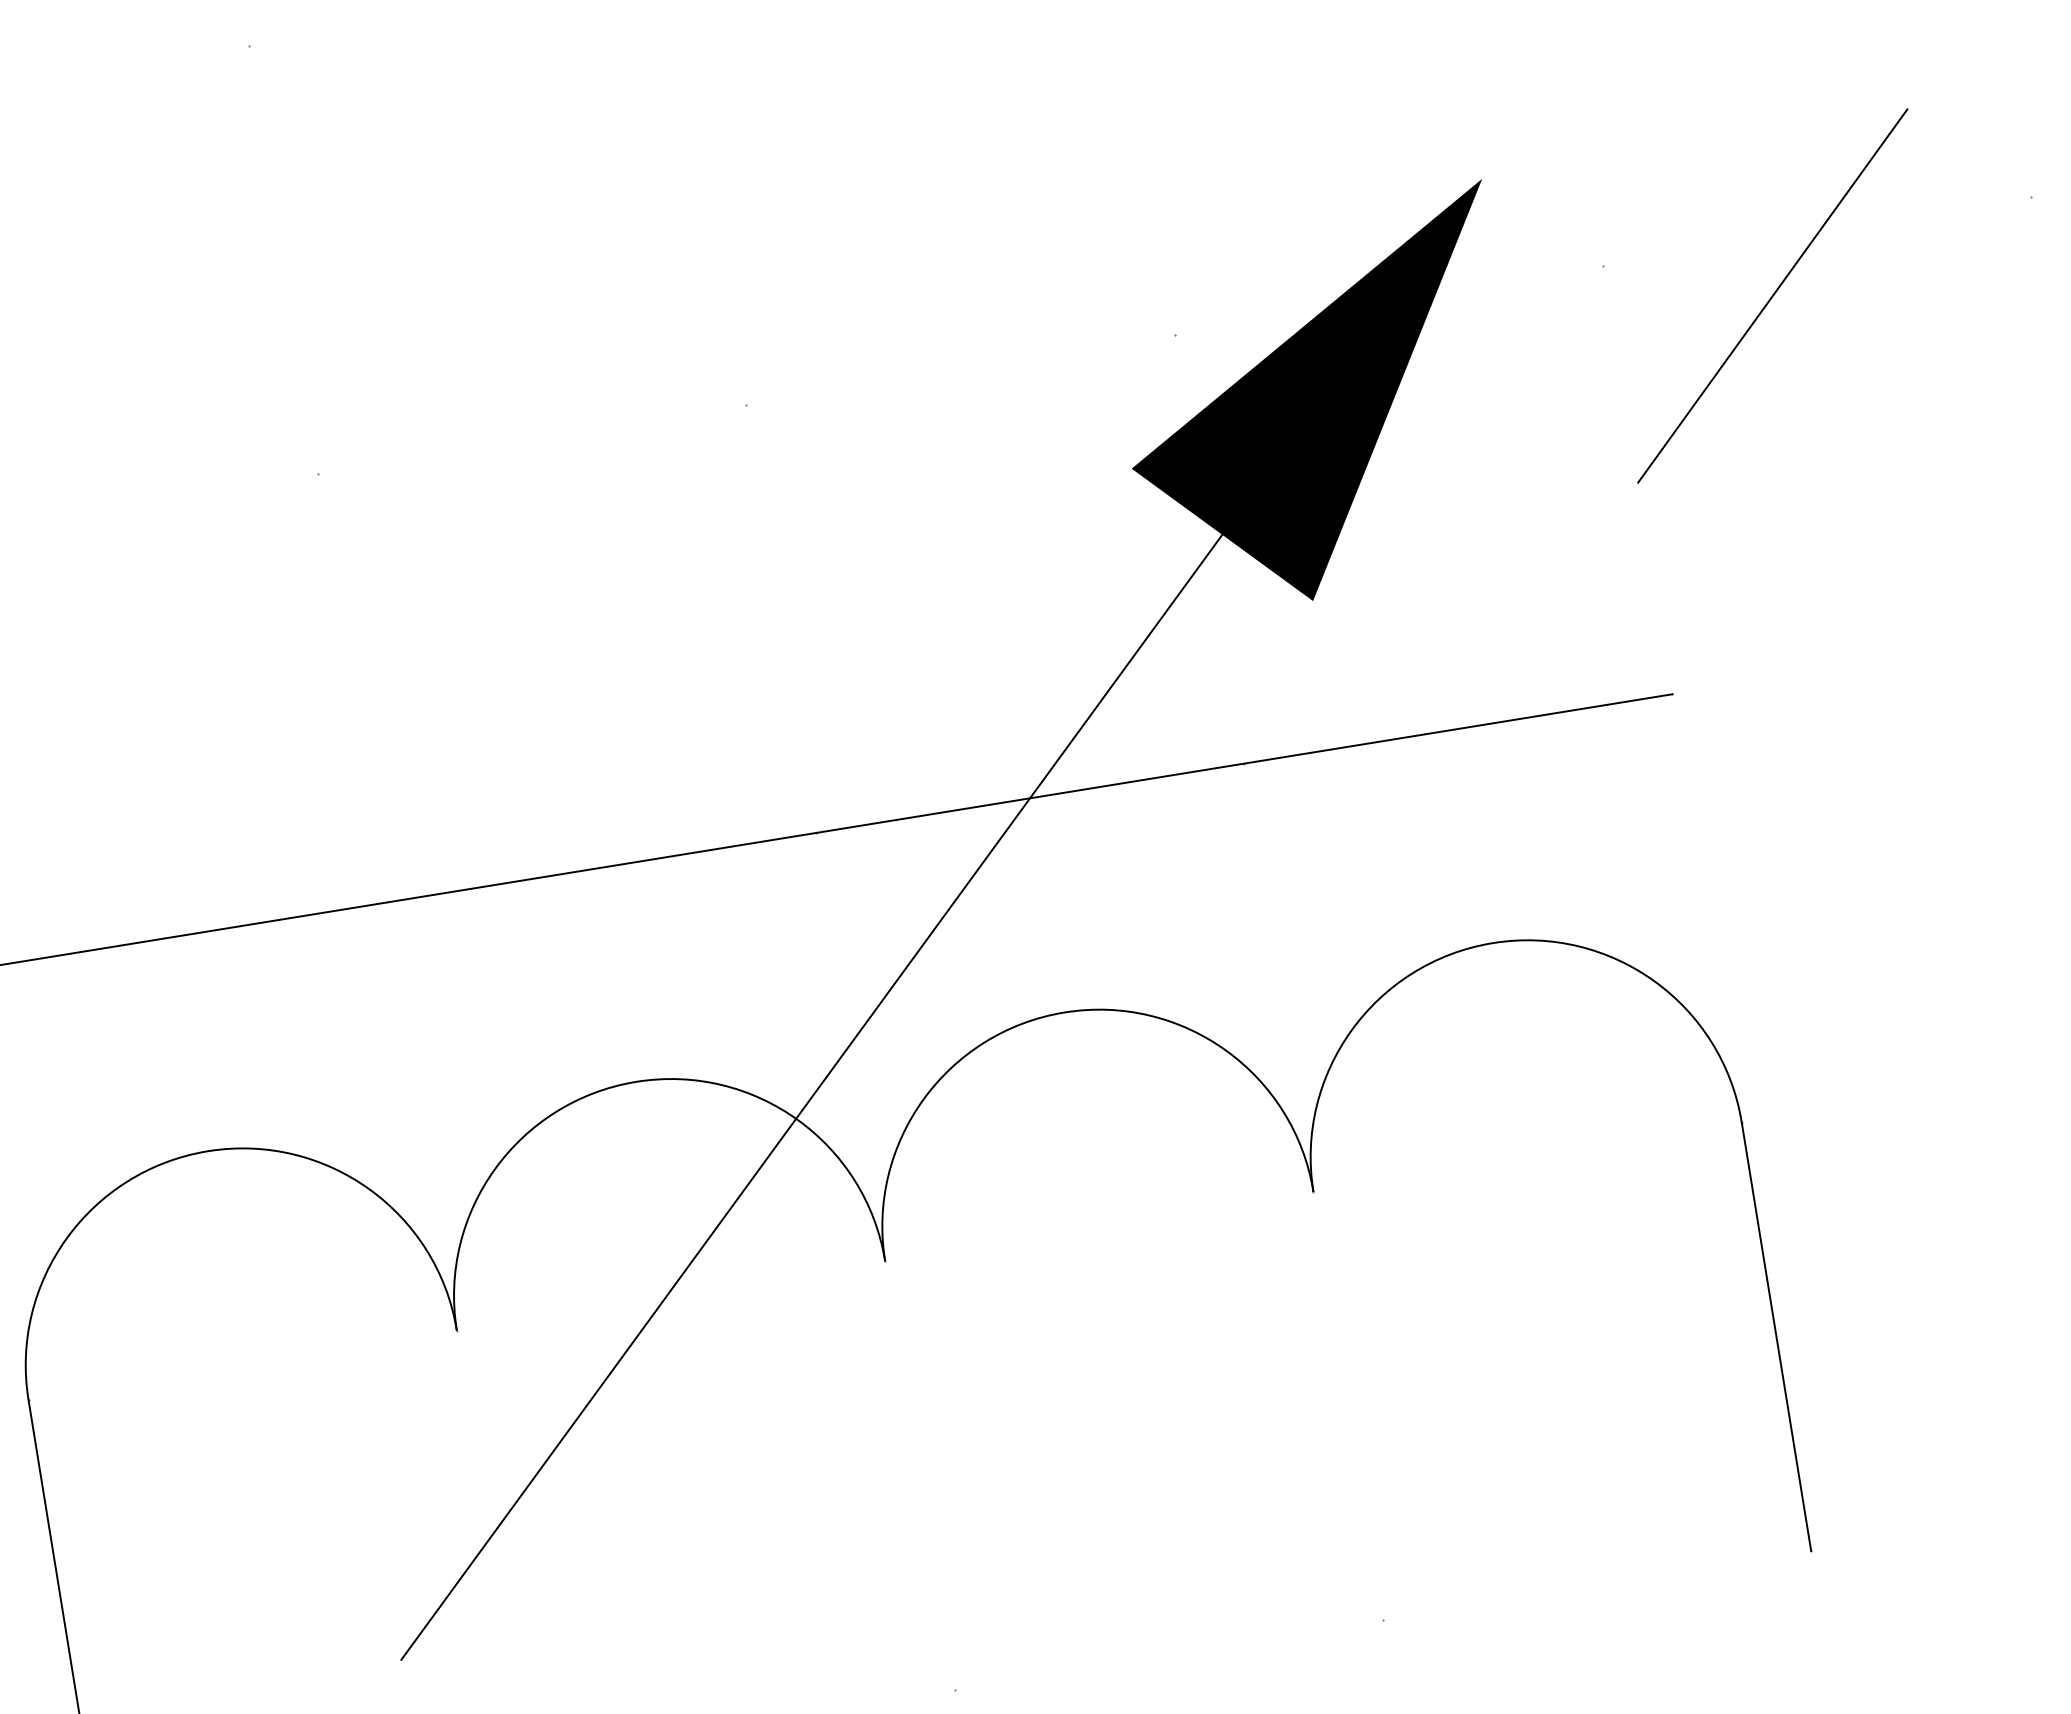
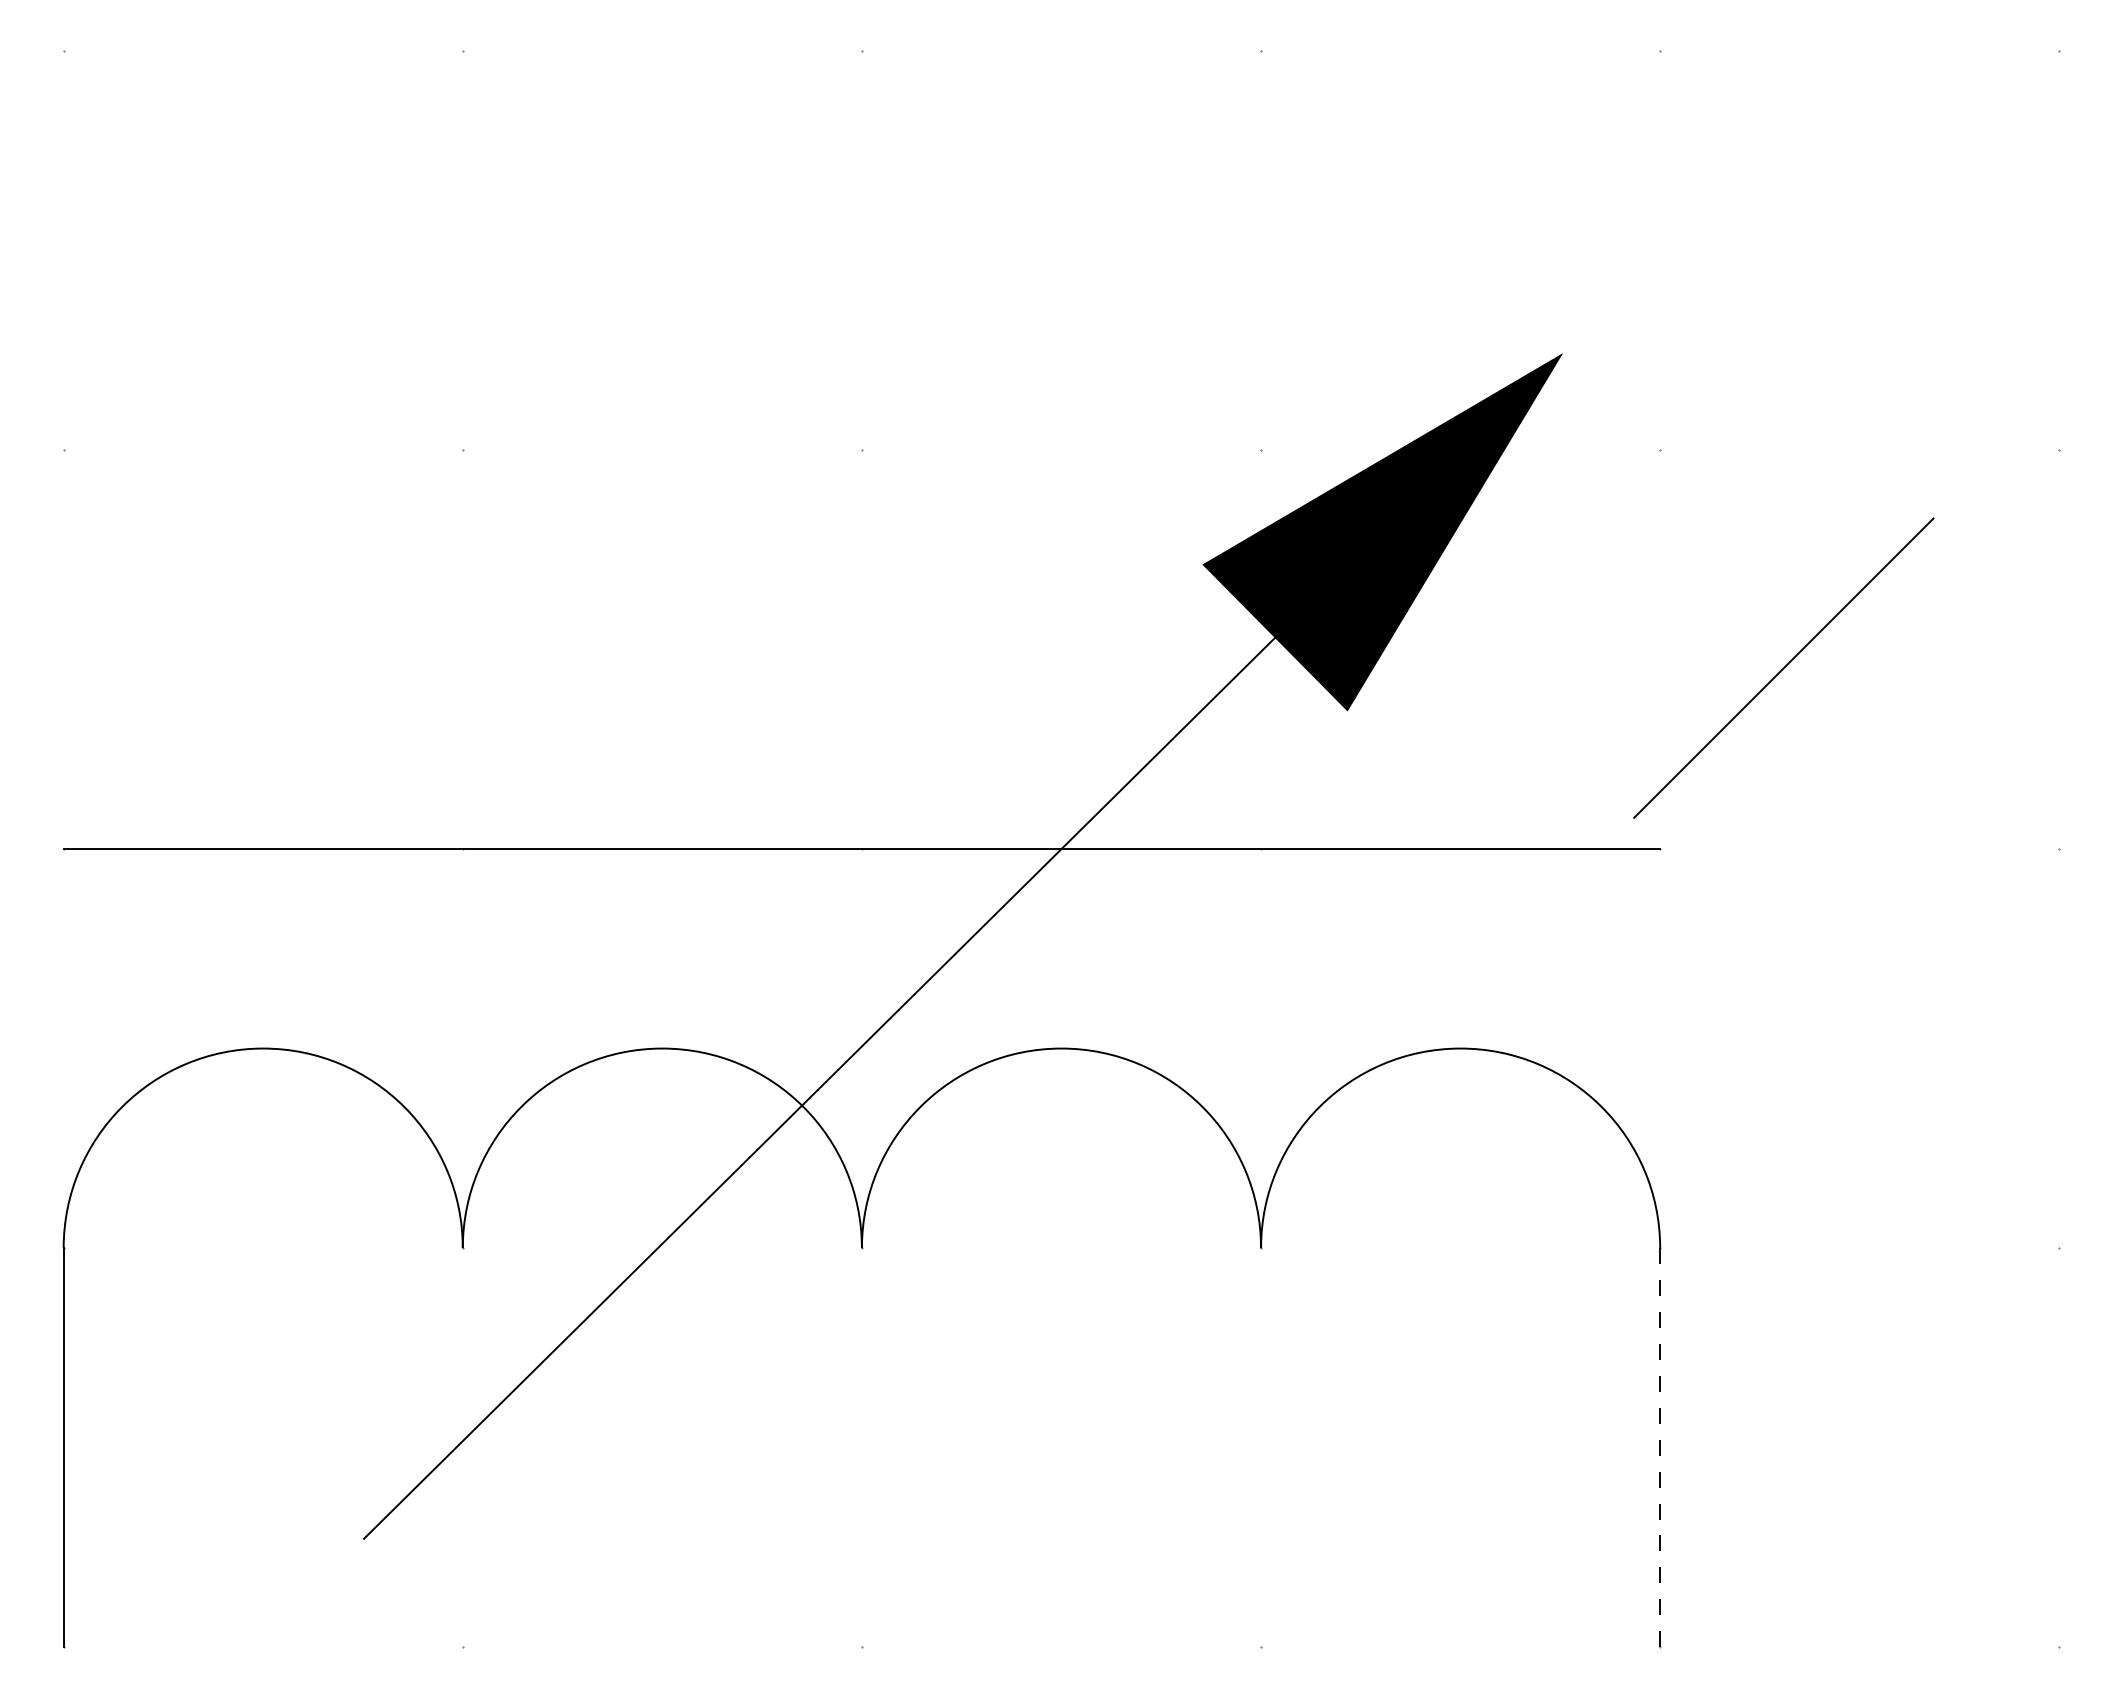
line: (1772, 295) -> (1783, 667), moved
line: (1776, 1336) -> (1660, 1447), solid -> dashed

